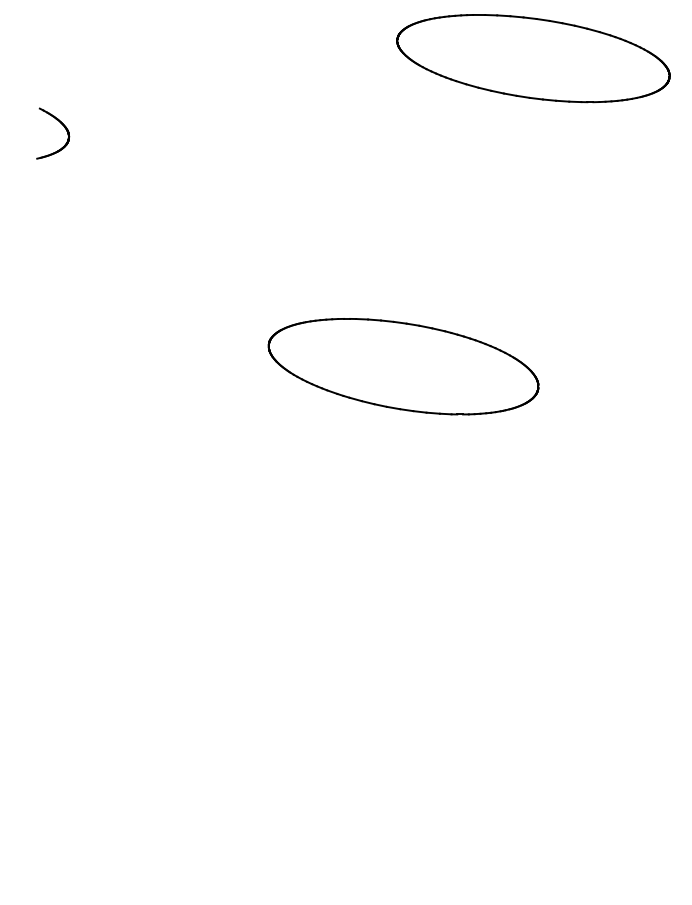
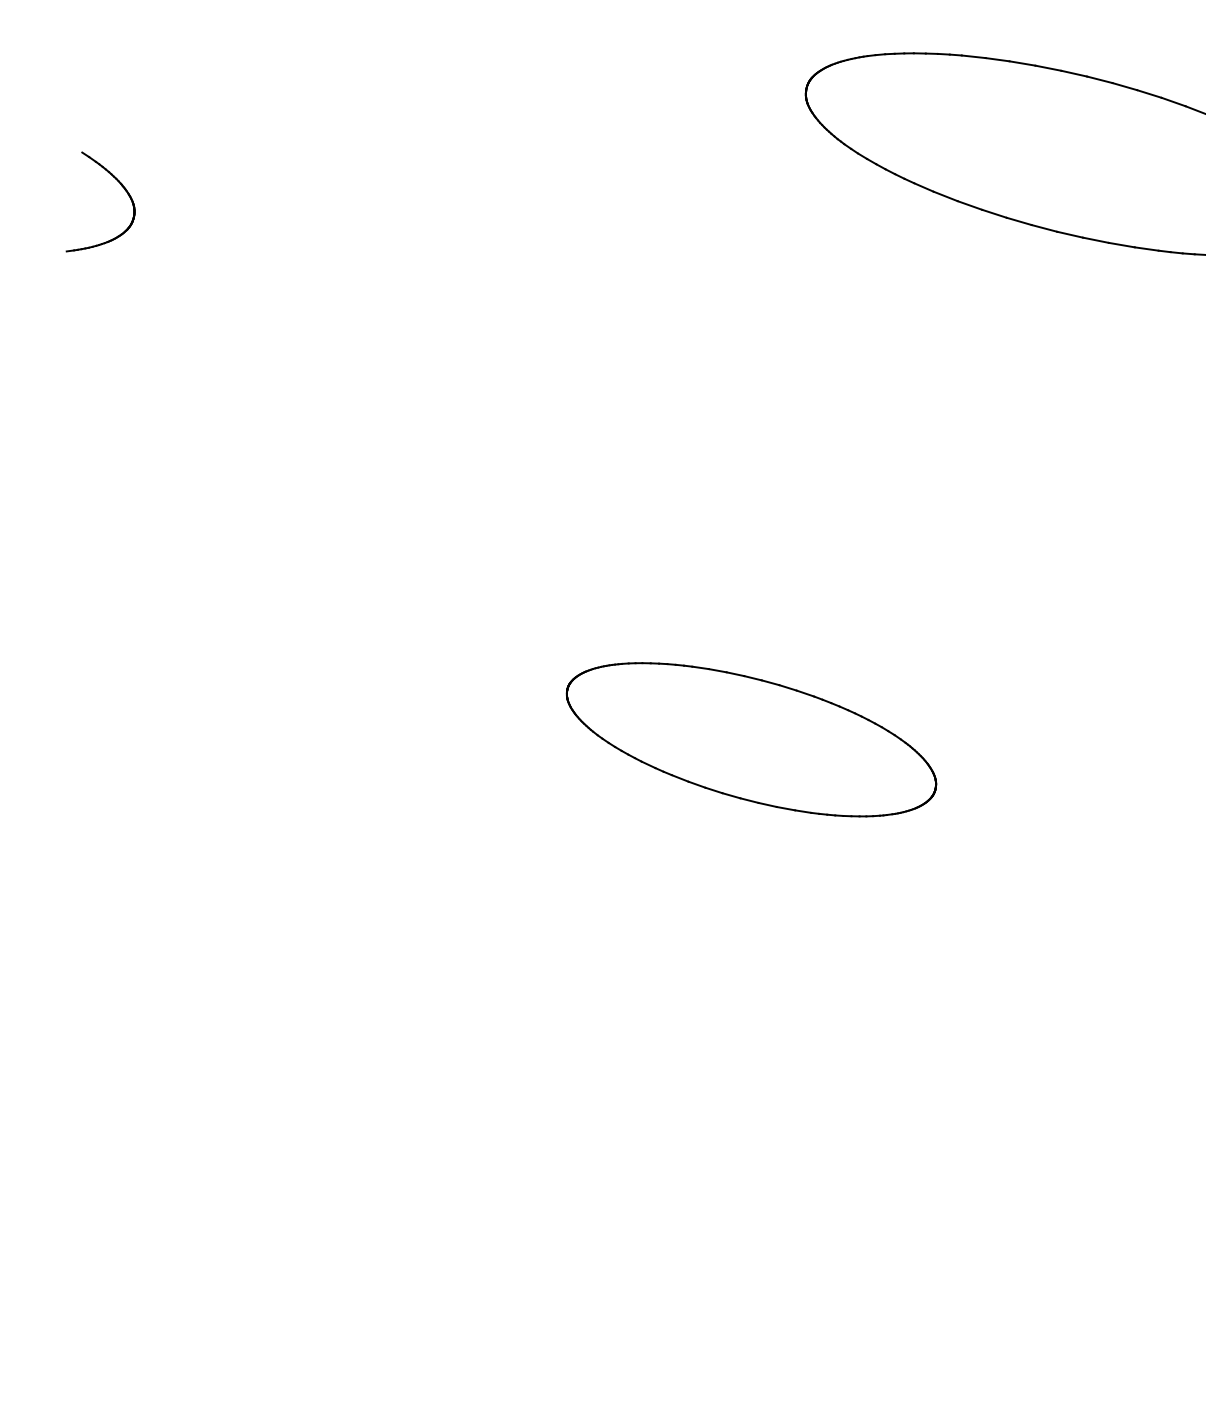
part: (403, 366) -> (751, 739), size x0.7

